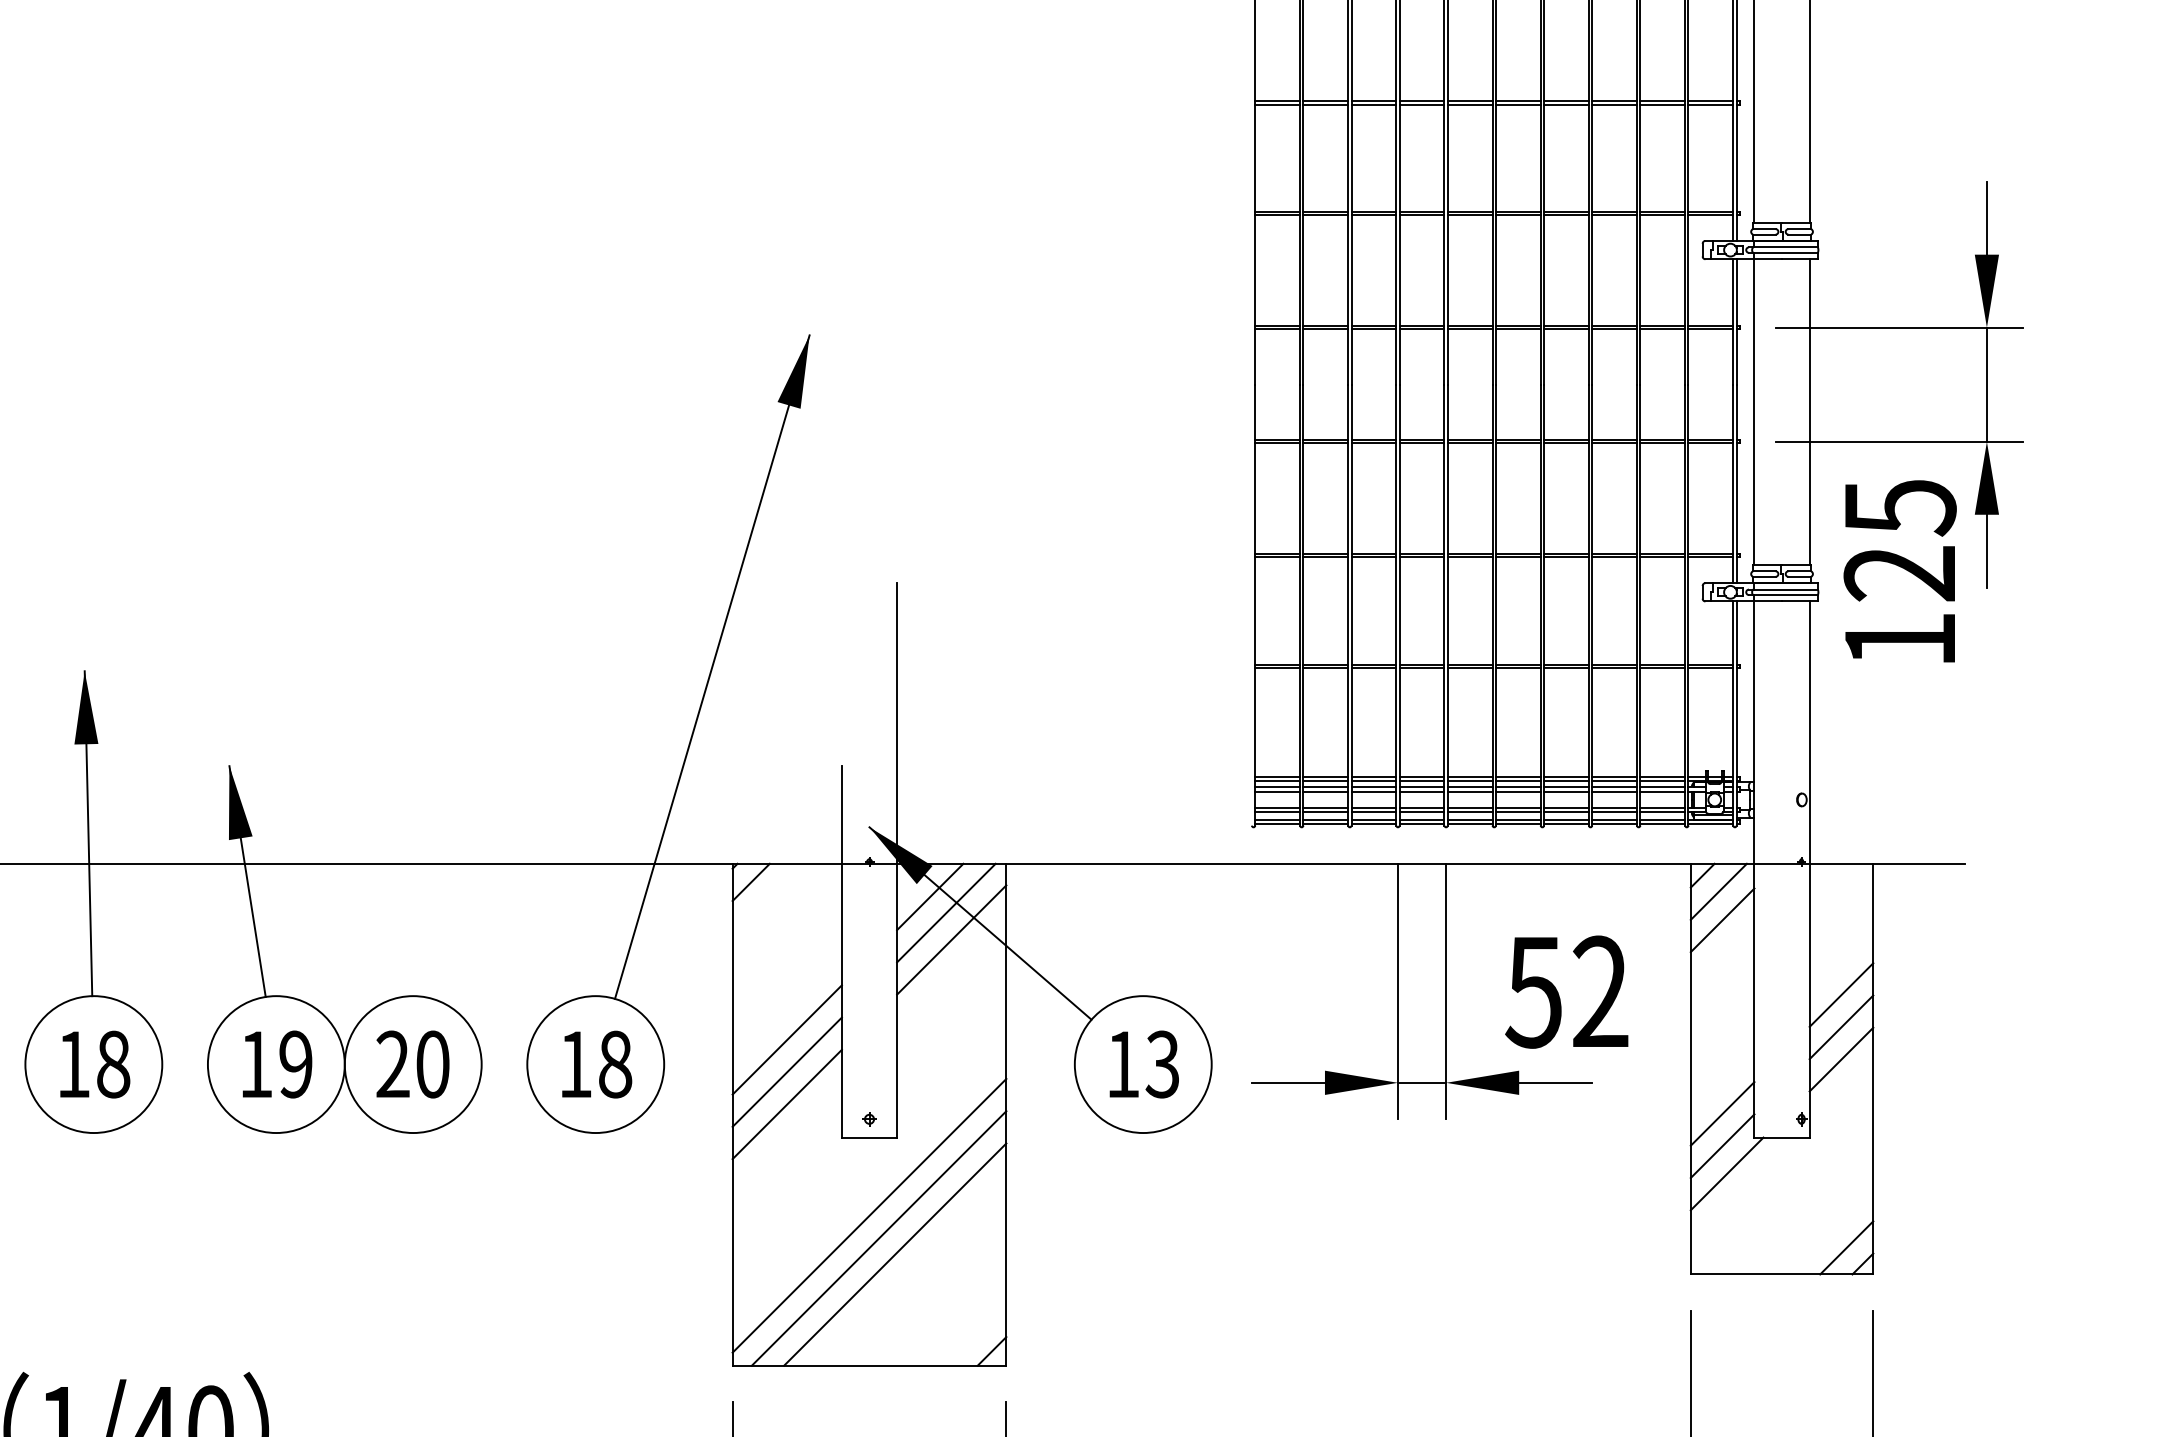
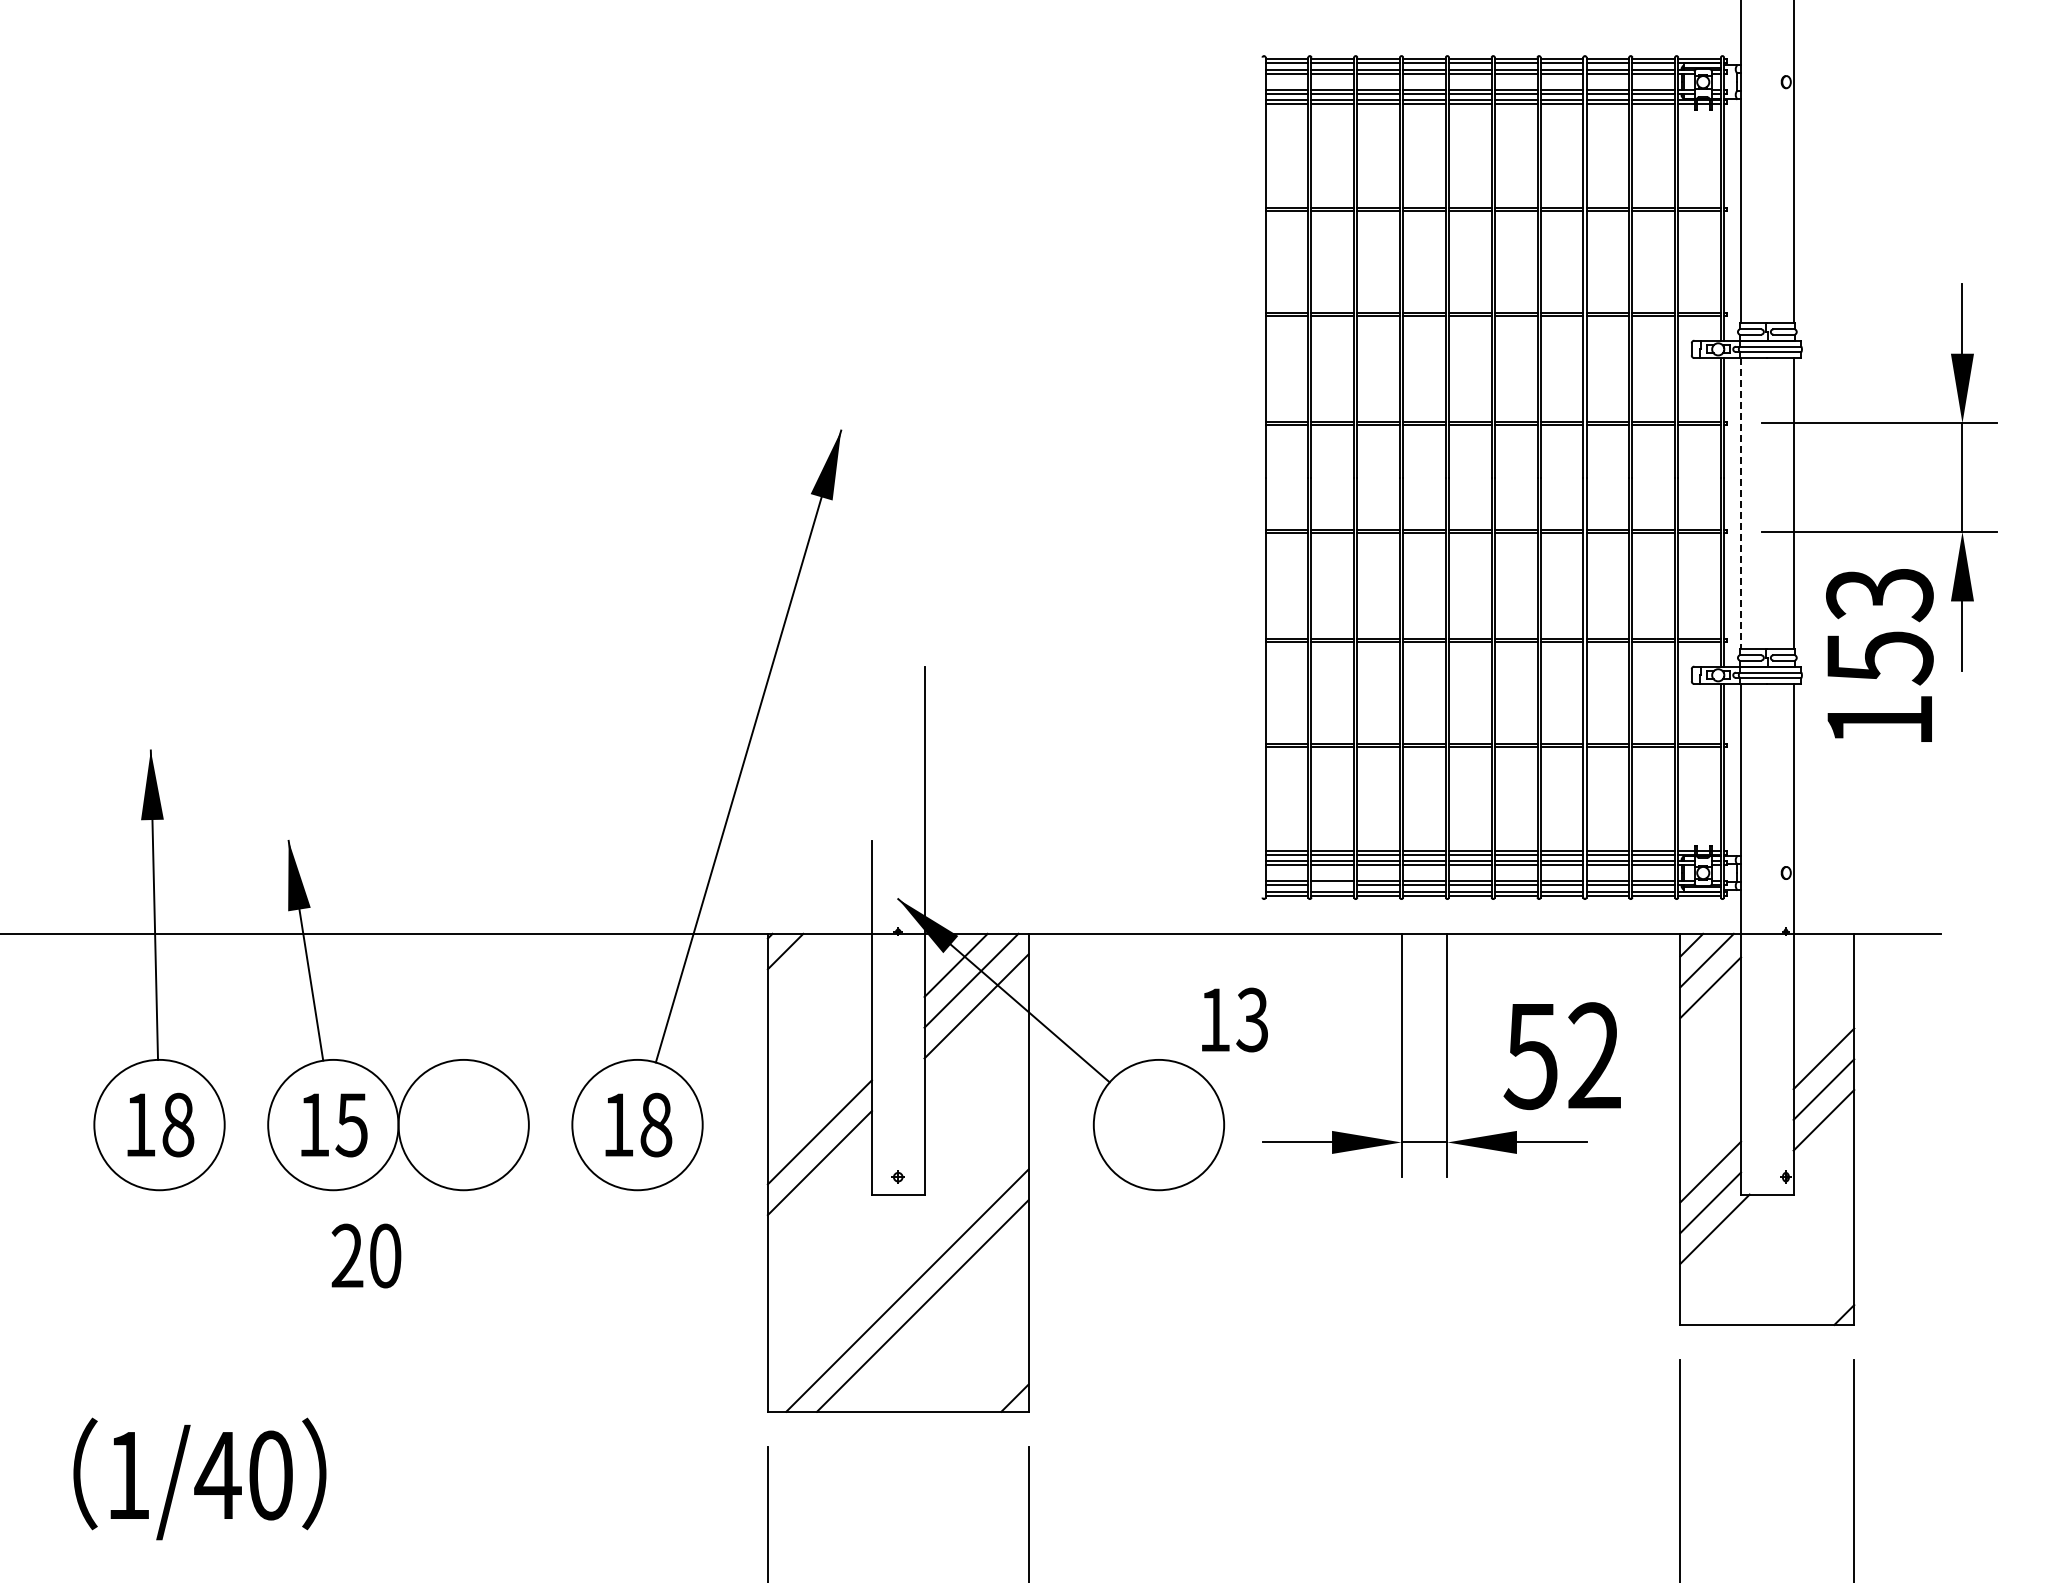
line: (1754, 411) -> (1741, 503), solid -> dashed
text: (1899, 541) -> (1879, 626), 125 -> 153
line: (1325, 811) -> (1332, 884), removed
line: (786, 1039) -> (819, 1101), removed
text: (295, 1063) -> (351, 1124), 19 -> 15
text: (413, 1063) -> (366, 1255), moved
text: (1143, 1063) -> (1234, 1019), moved
line: (868, 1215) -> (897, 1268), removed
line: (1846, 1247) -> (1828, 1299), removed

